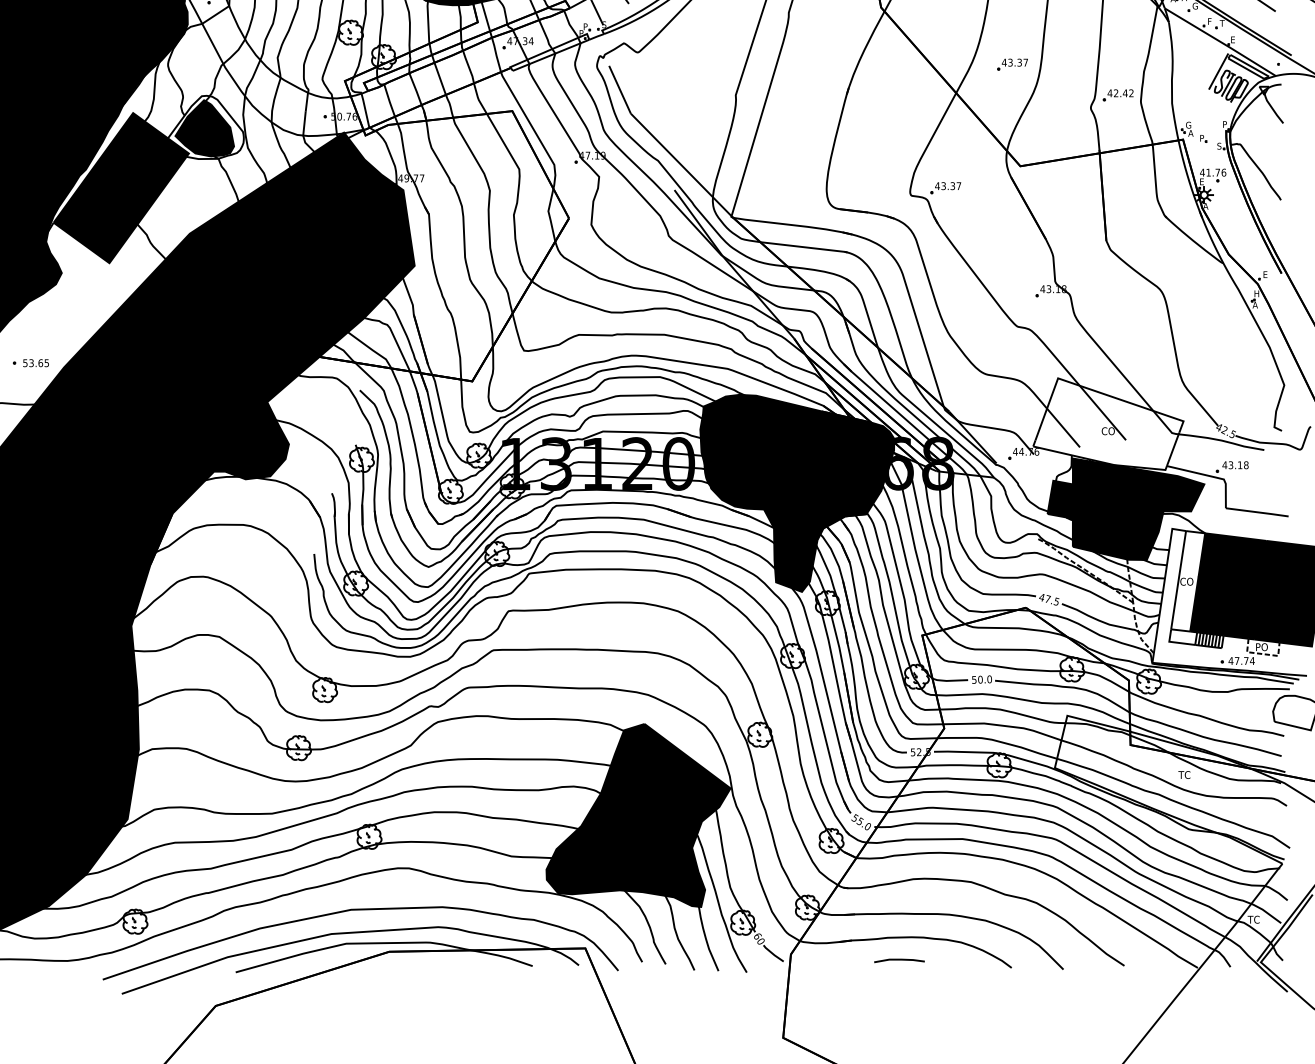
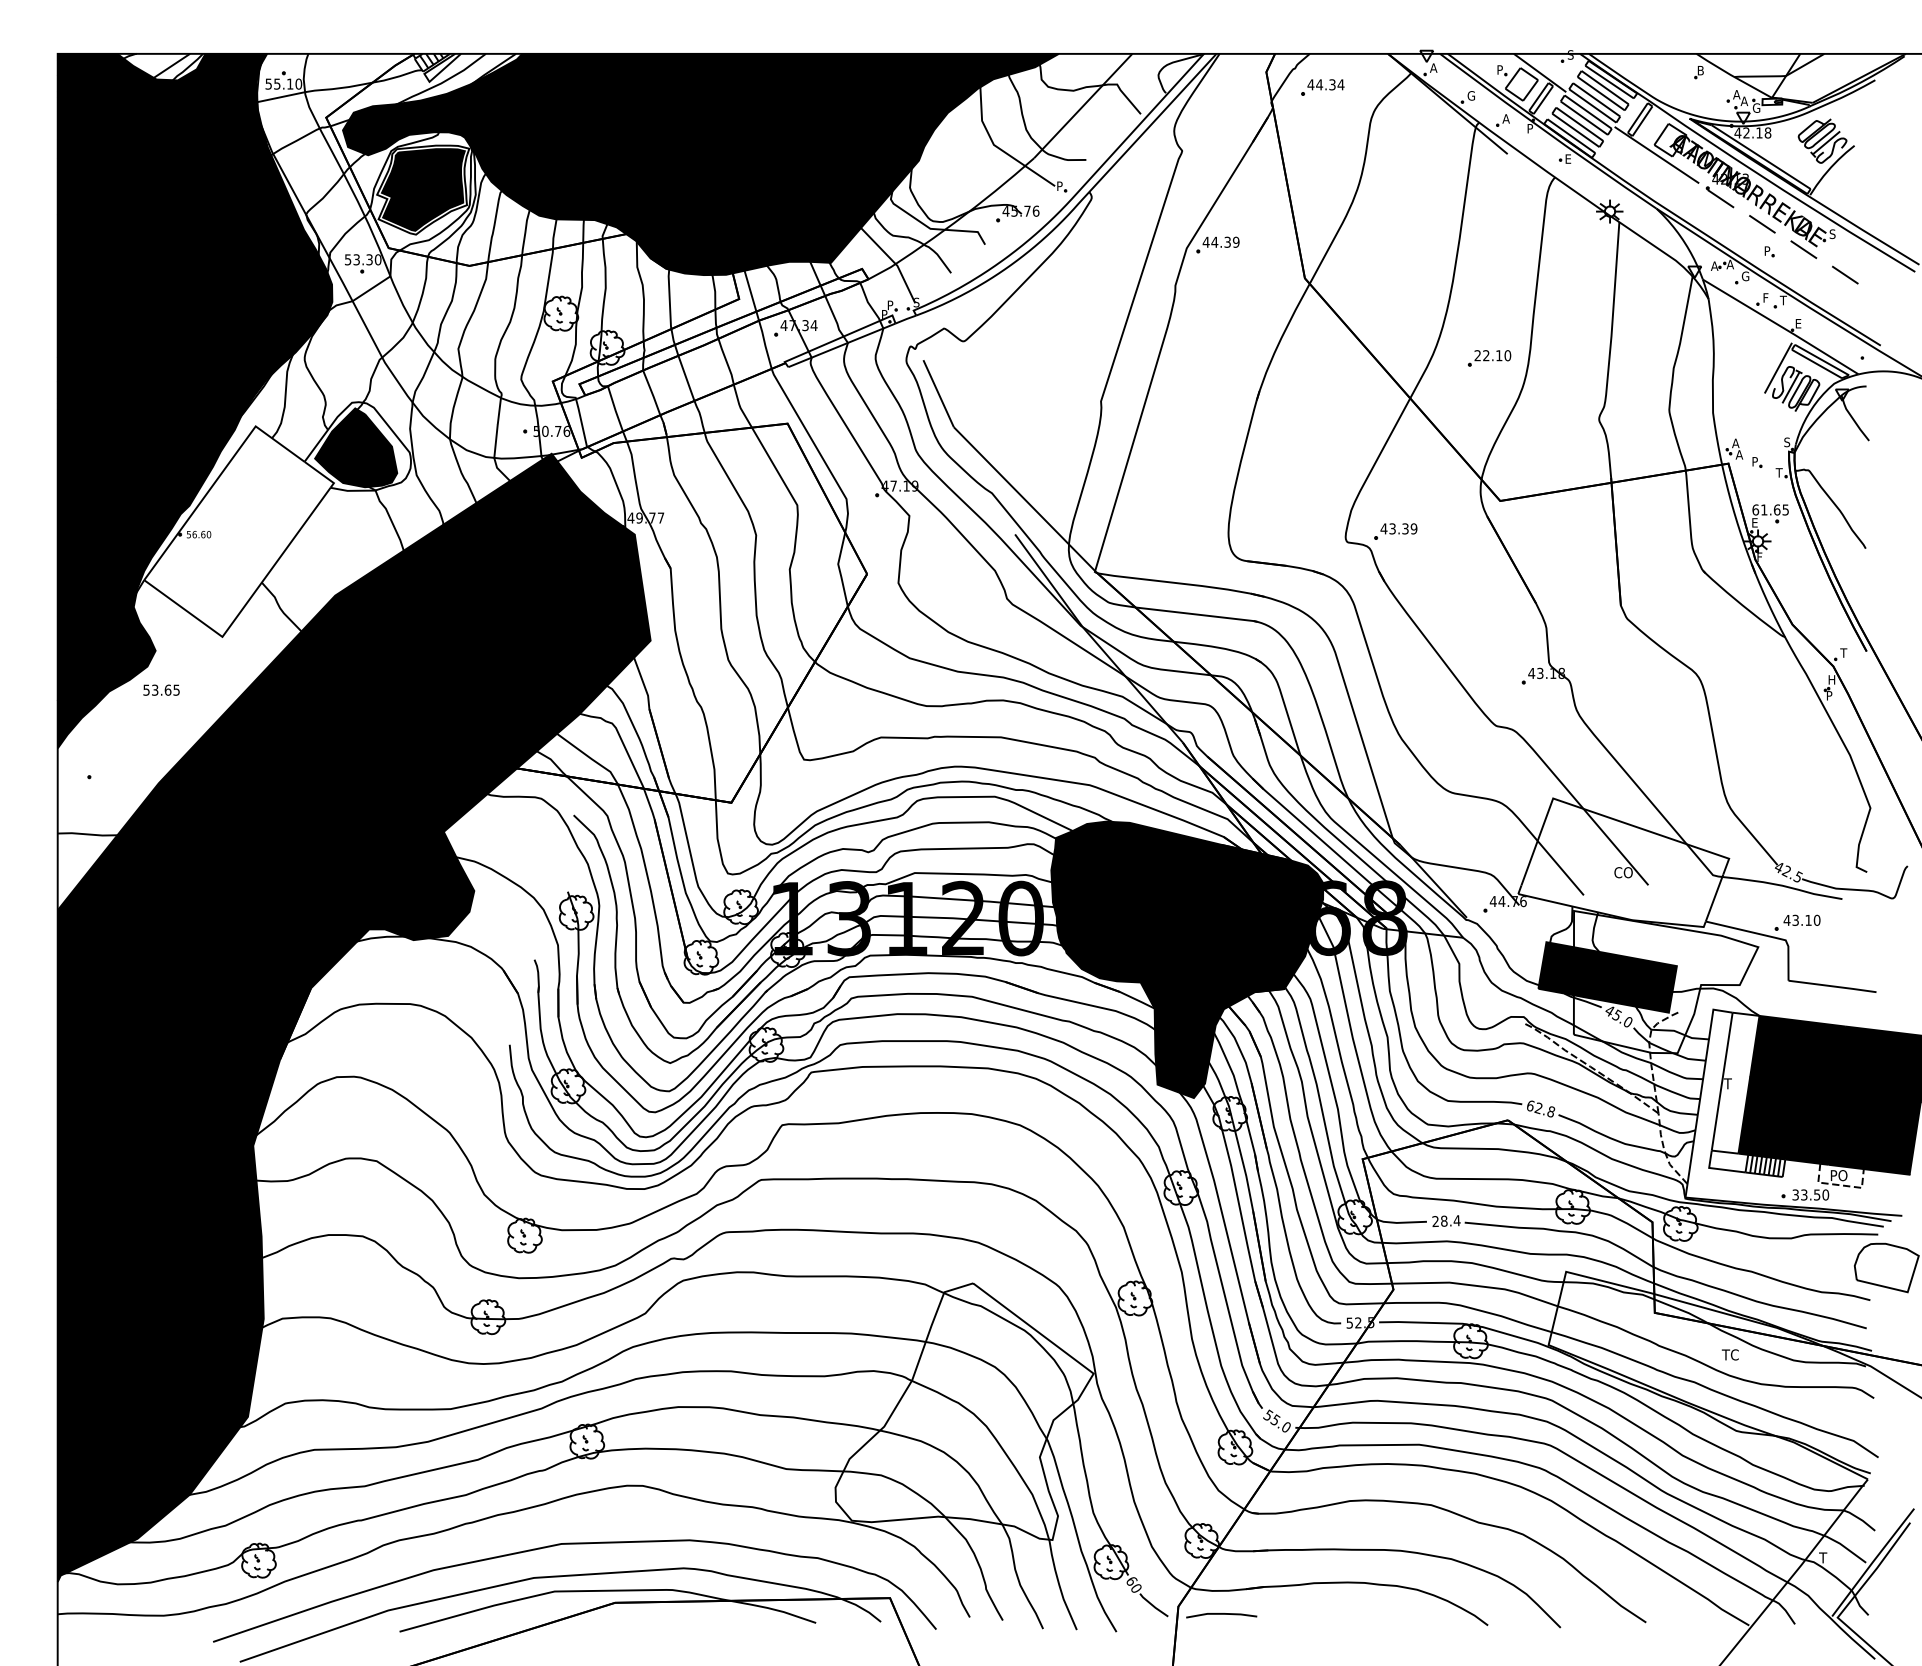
text: (1014, 62) -> (1492, 355), 43.37 -> 22.10
part: (1118, 95) -> (1637, 401), removed
text: (1225, 124) -> (1787, 442), P -> S
text: (1188, 125) -> (1735, 443), G -> A
text: (1218, 145) -> (1778, 472), S -> T
text: (1213, 172) -> (1770, 509), 41.76 -> 61.65
text: (958, 185) -> (1413, 528), 43.37 -> 43.39
fill: (121, 188) -> (239, 531), removed
text: (1205, 205) -> (1760, 556), A -> F
text: (1265, 274) -> (1843, 652), E -> T
text: (1255, 304) -> (1829, 695), A -> P
text: (36, 362) -> (161, 689), moved
text: (1245, 465) -> (1816, 920), 43.18 -> 43.10
fill: (1138, 509) -> (1665, 982), removed
text: (1186, 581) -> (1733, 1083), CO -> T
text: (1049, 599) -> (1540, 1108), 47.5 -> 62.8
text: (1241, 660) -> (1810, 1194), 47.74 -> 33.50
text: (982, 679) -> (1446, 1221), 50.0 -> 28.4
fill: (638, 815) -> (964, 1411), removed
text: (1256, 919) -> (1831, 1557), TC -> T
line: (899, 960) -> (1221, 1614), moved

